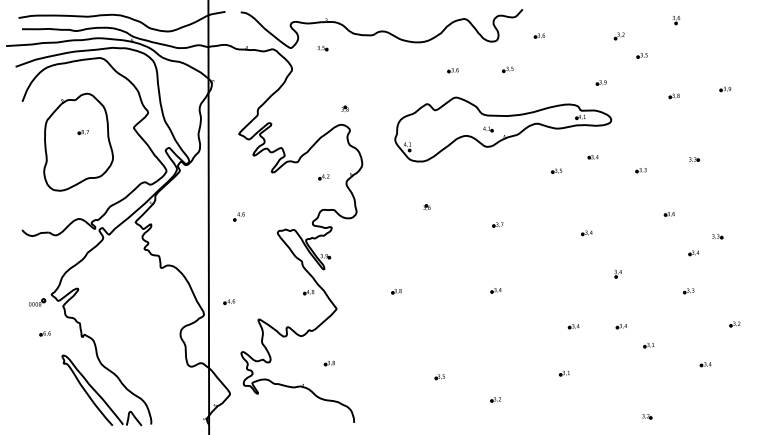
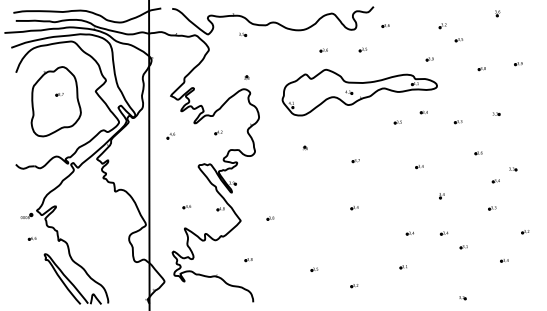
part: (676, 20) -> (497, 13), moved
part: (323, 48) -> (243, 34), moved
part: (323, 176) -> (218, 132), moved
part: (238, 216) -> (170, 135), moved
part: (396, 291) -> (270, 218), moved
part: (228, 302) -> (186, 207), moved
part: (329, 364) -> (248, 260), moved

